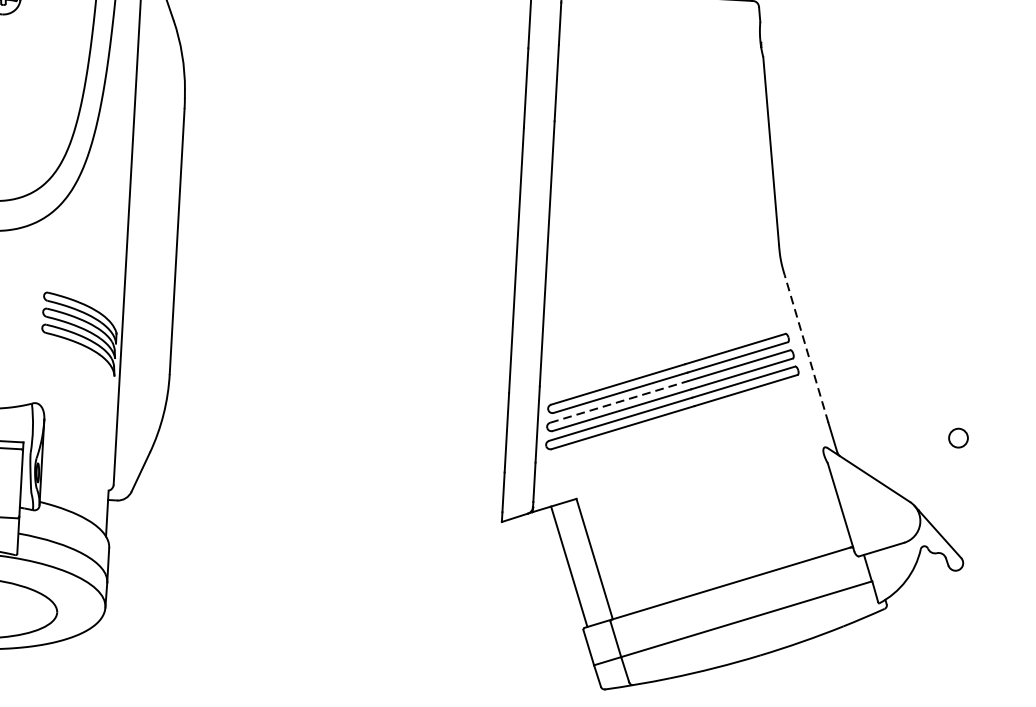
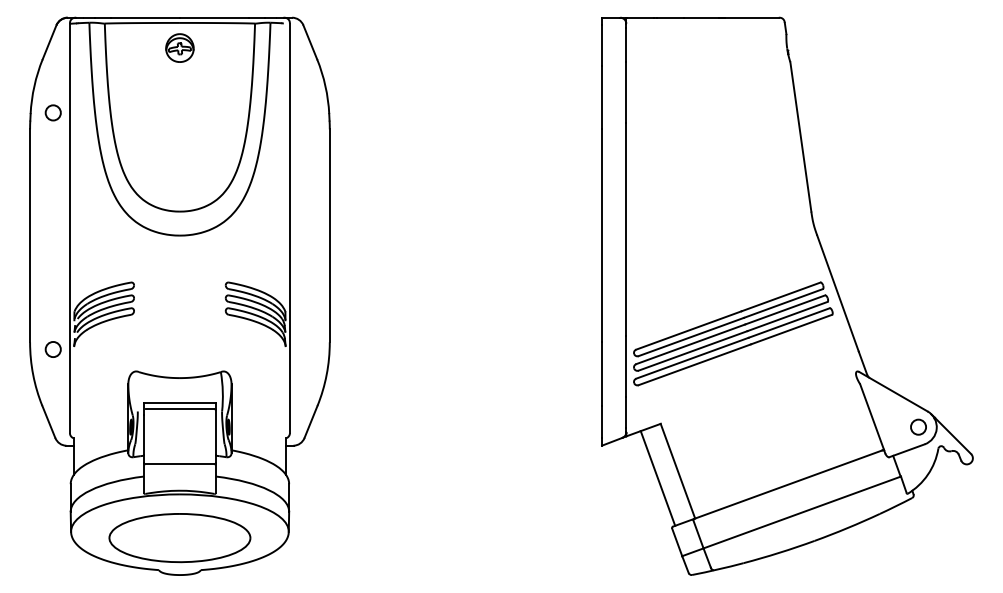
line: (807, 348) -> (838, 293), dashed -> solid
line: (619, 402) -> (690, 344), dashed -> solid
circle: (958, 437) -> (918, 426), moved

